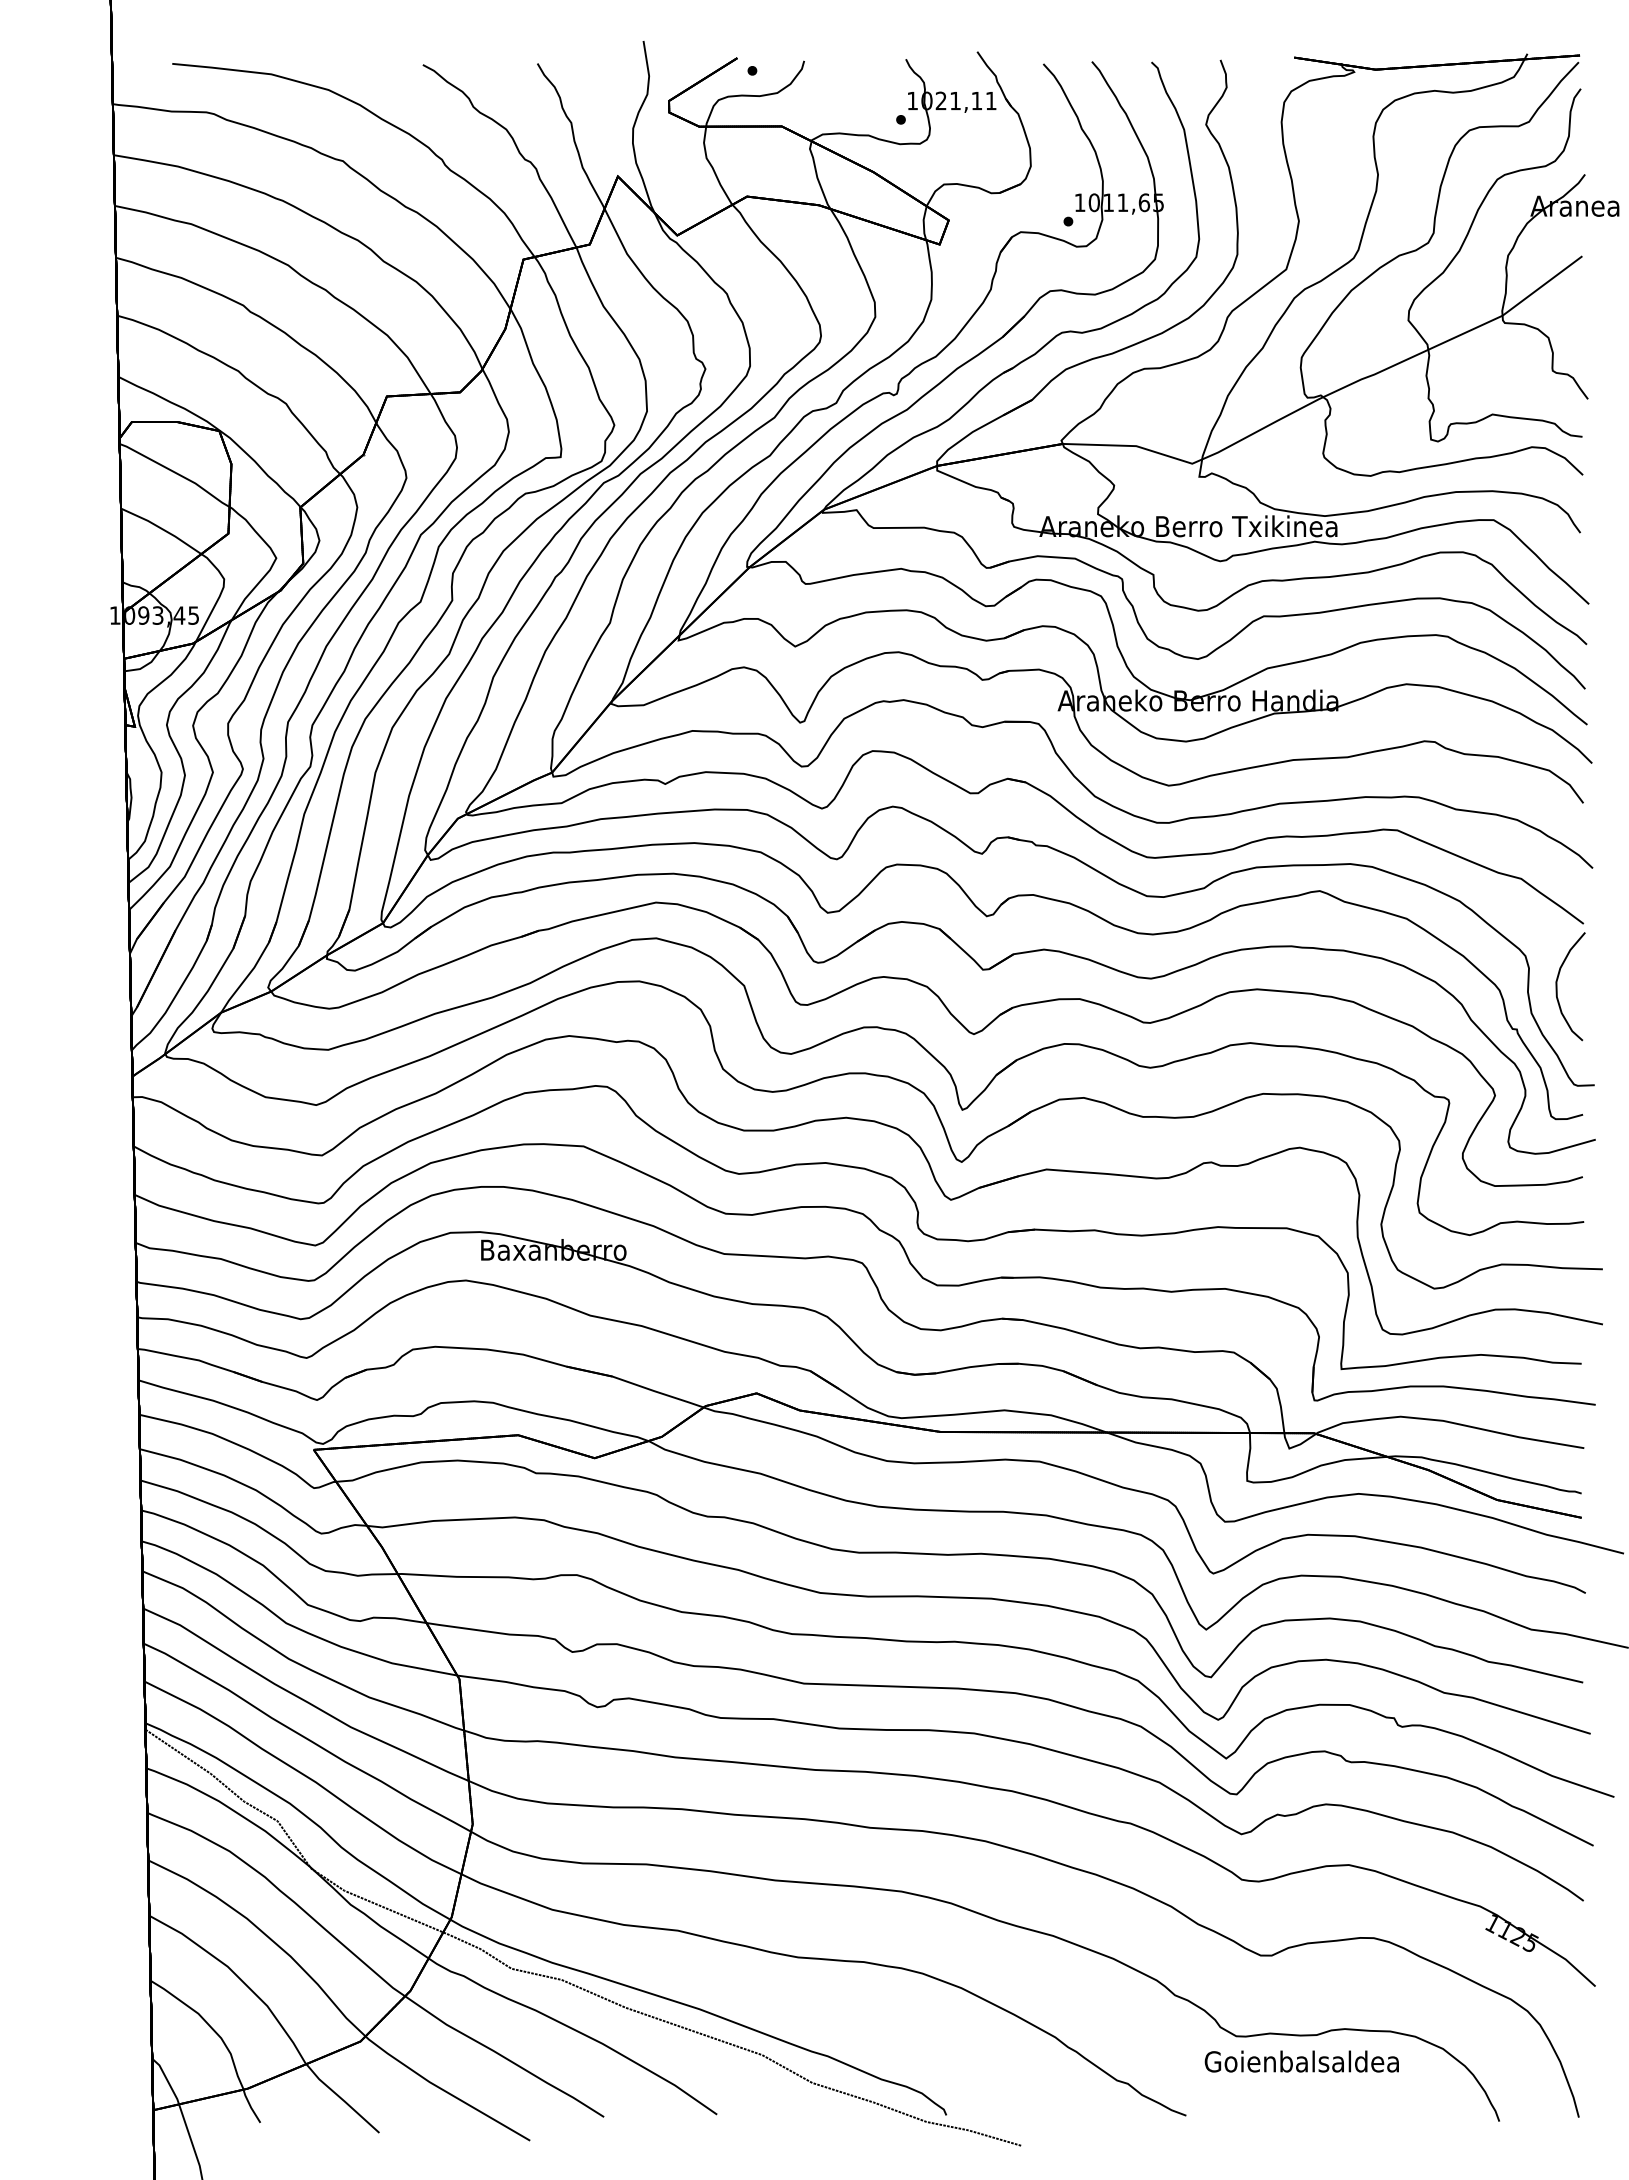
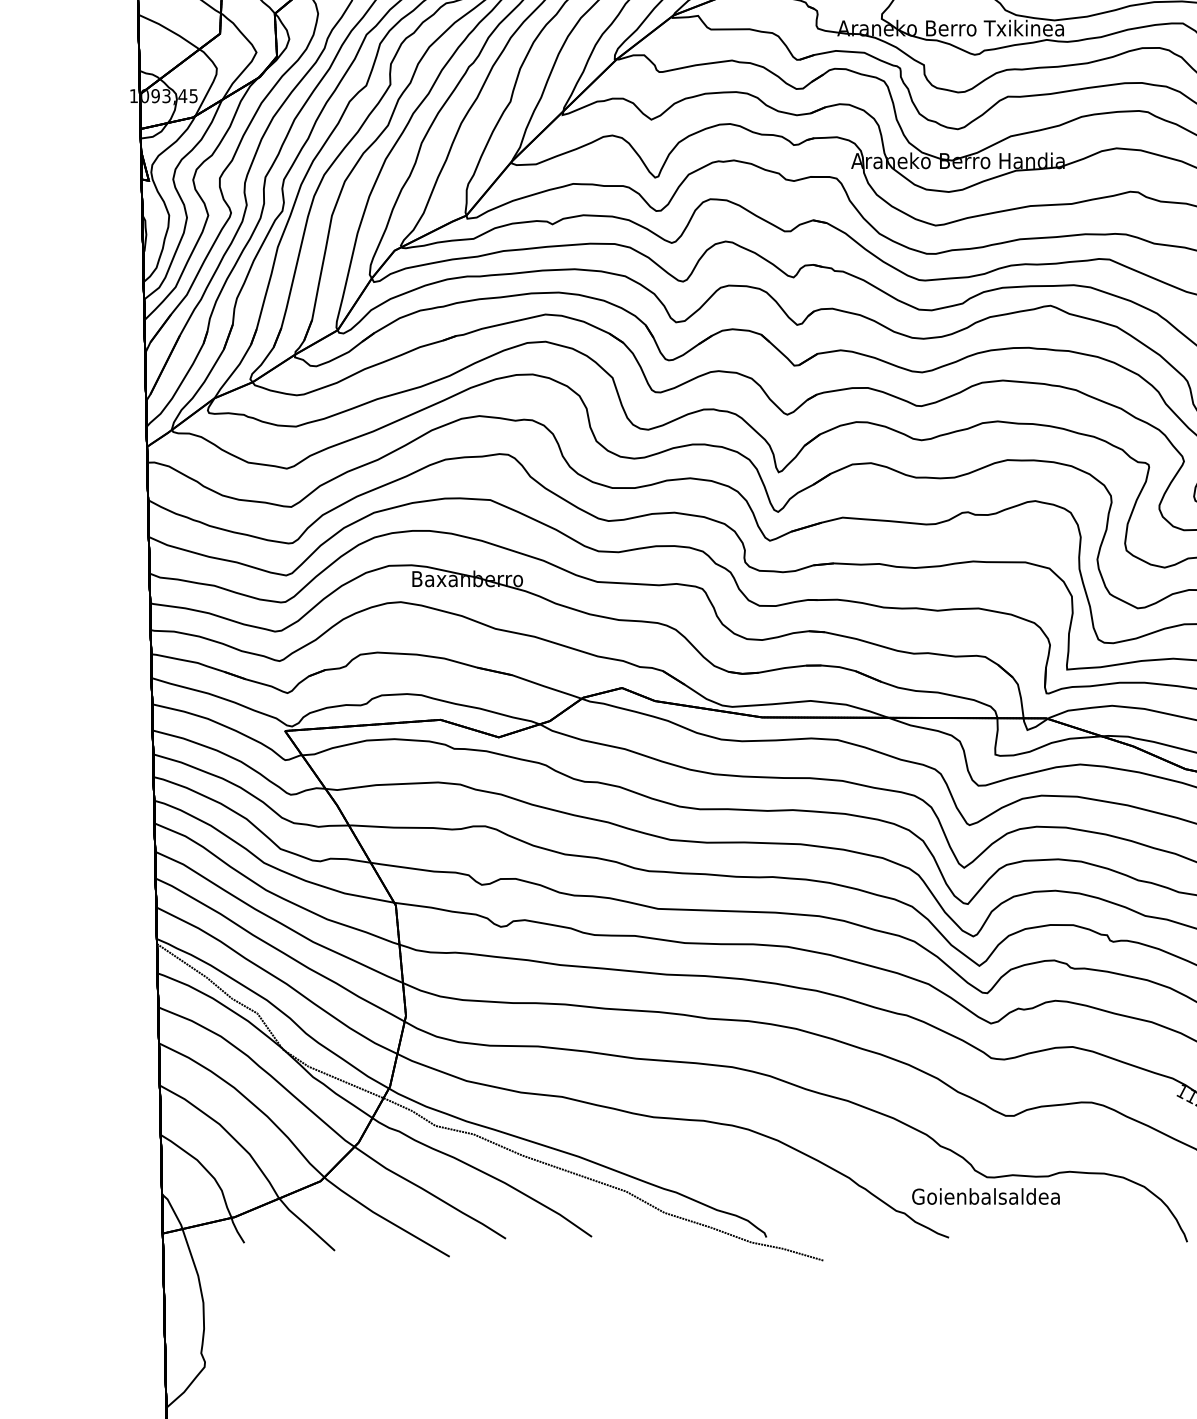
text: (1301, 2061) -> (985, 1196), moved

